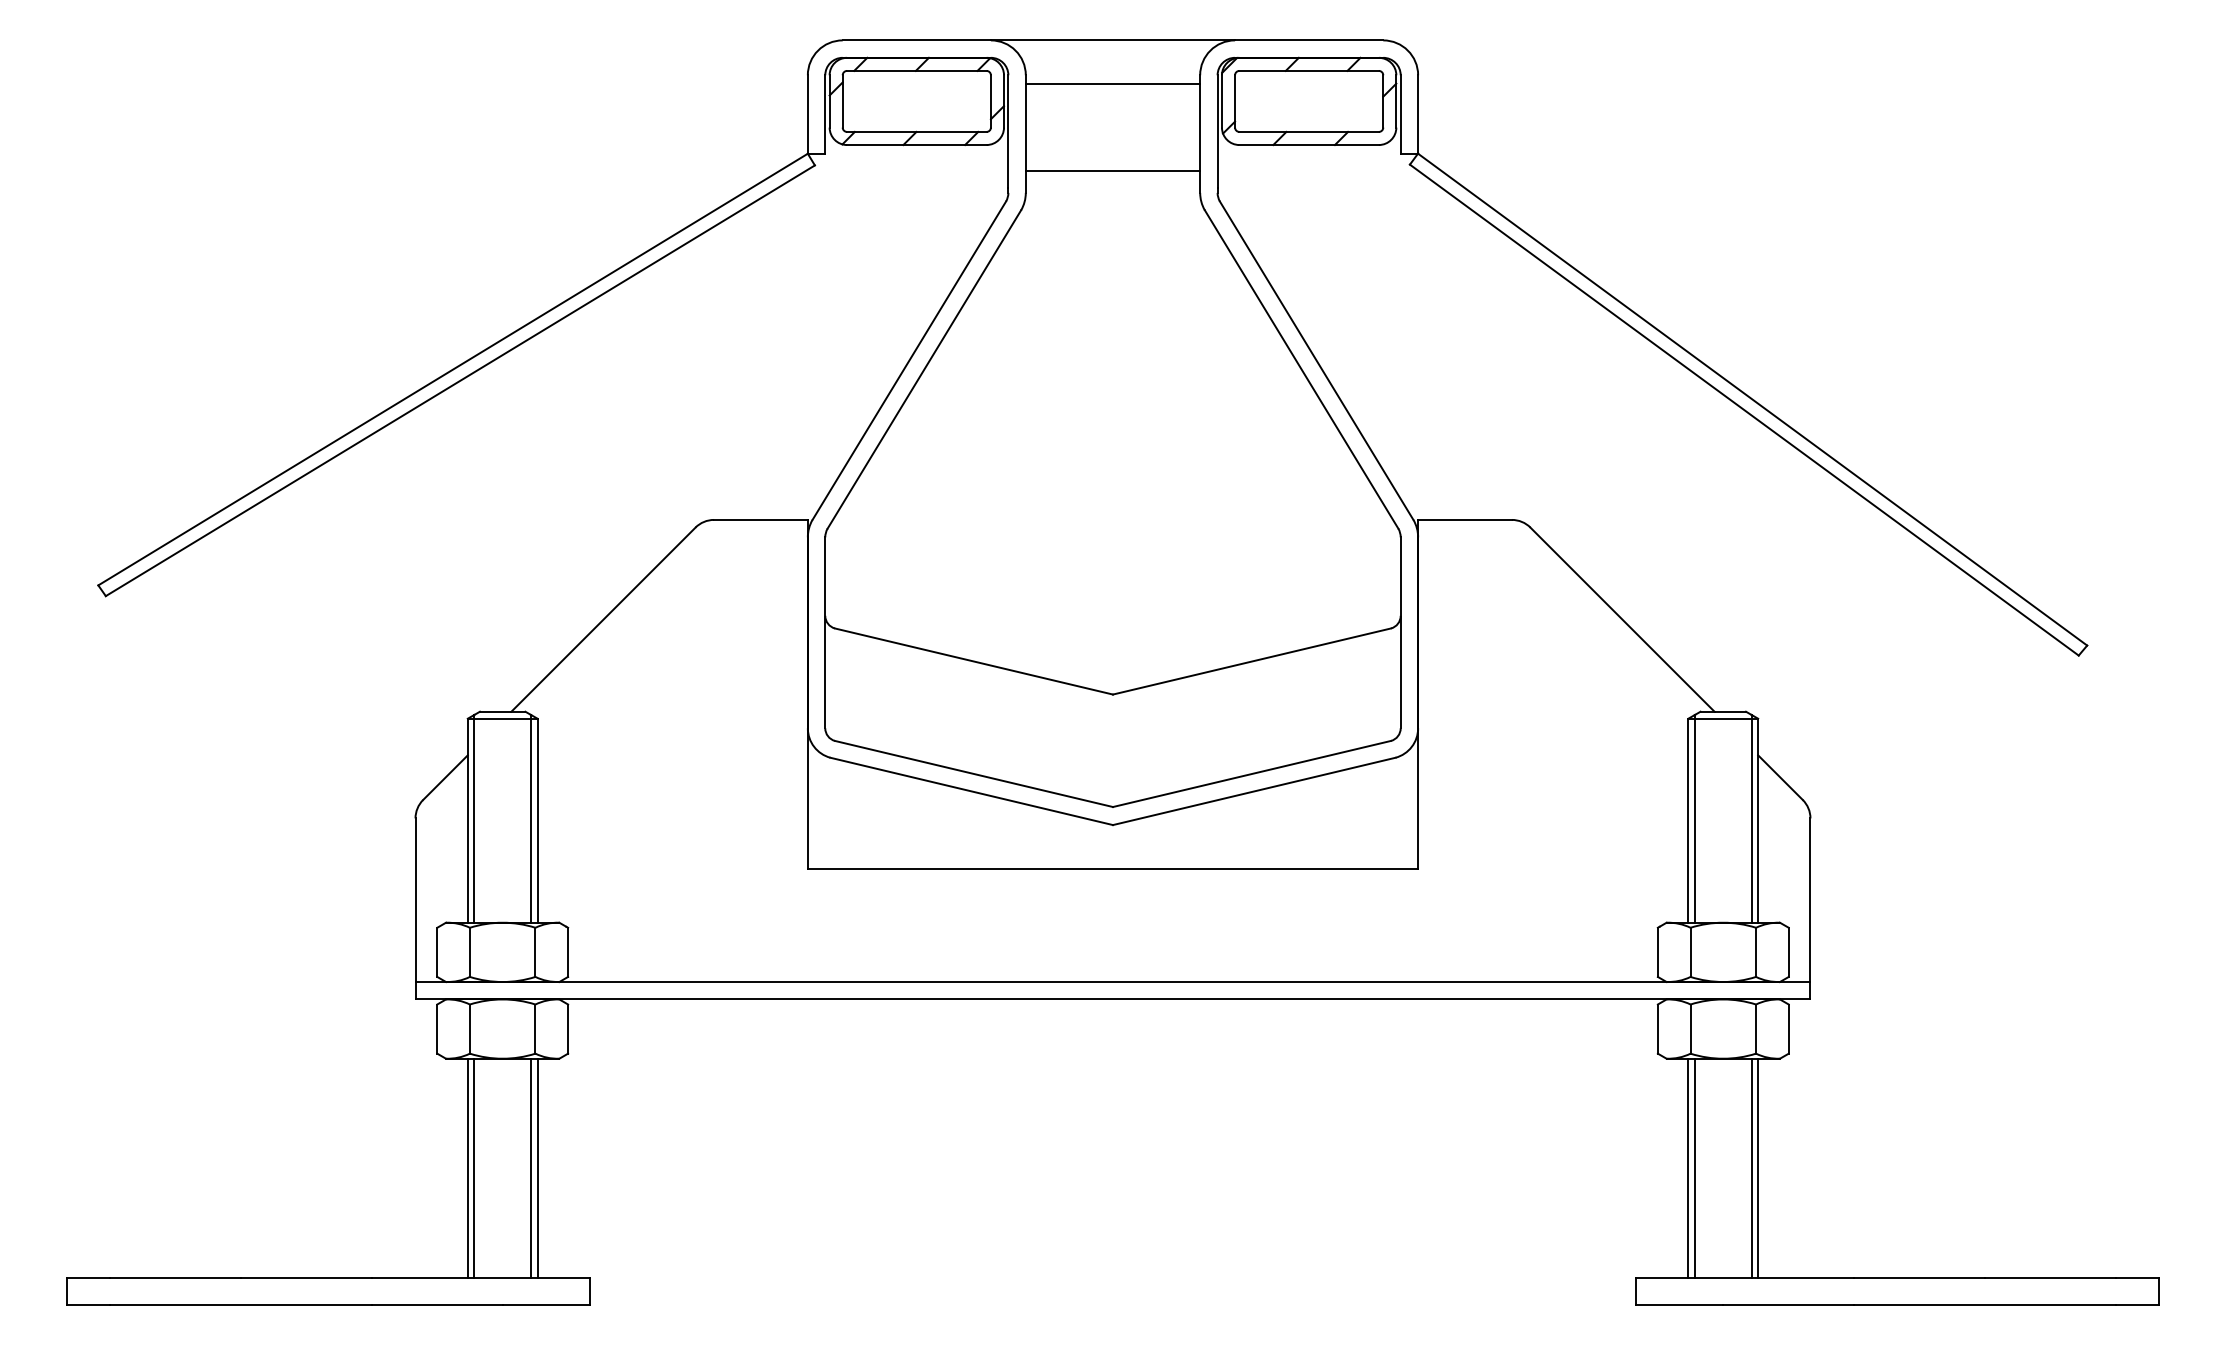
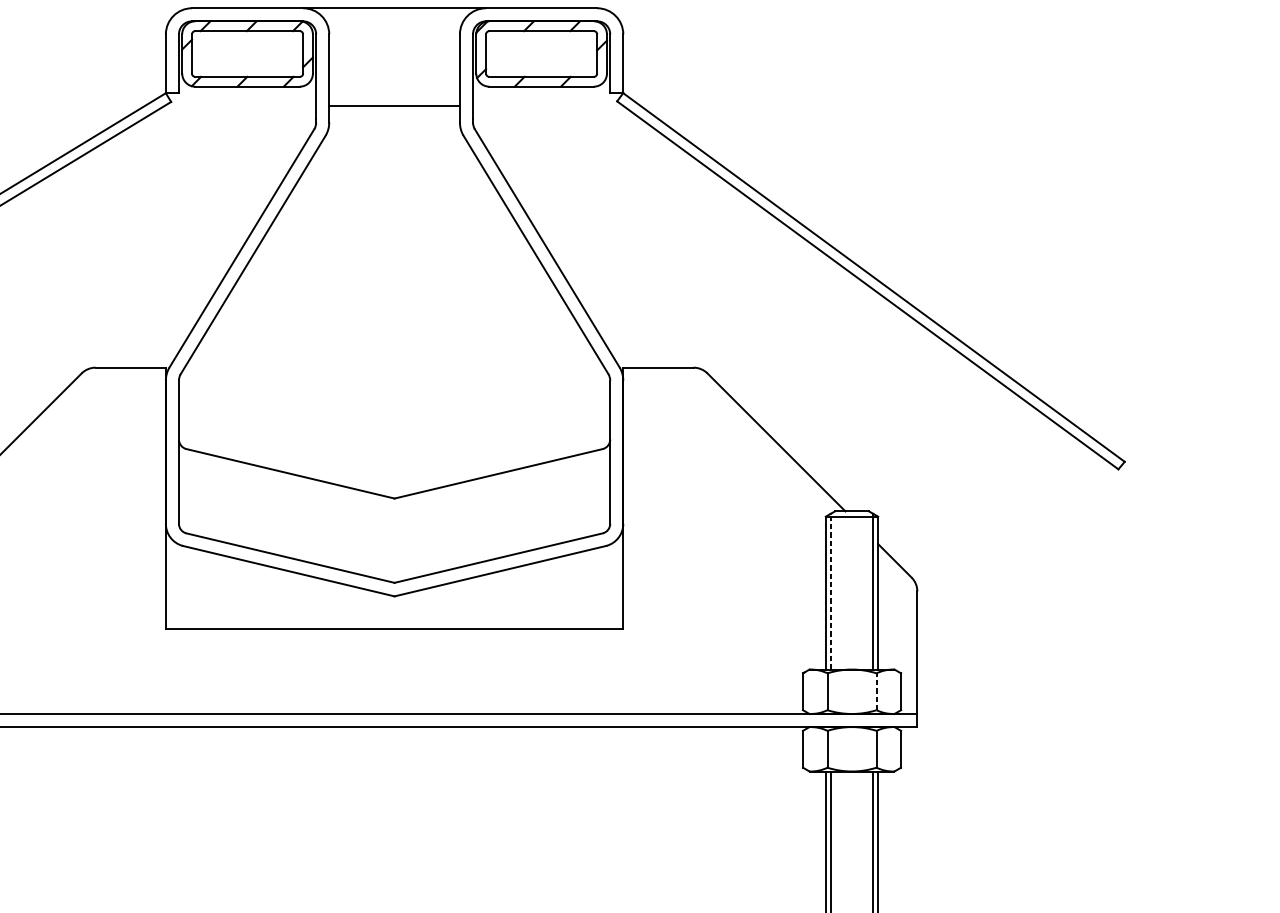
line: (1112, 84) -> (394, 41), removed
line: (1694, 818) -> (830, 591), solid -> dashed
line: (1755, 952) -> (876, 691), solid -> dashed

